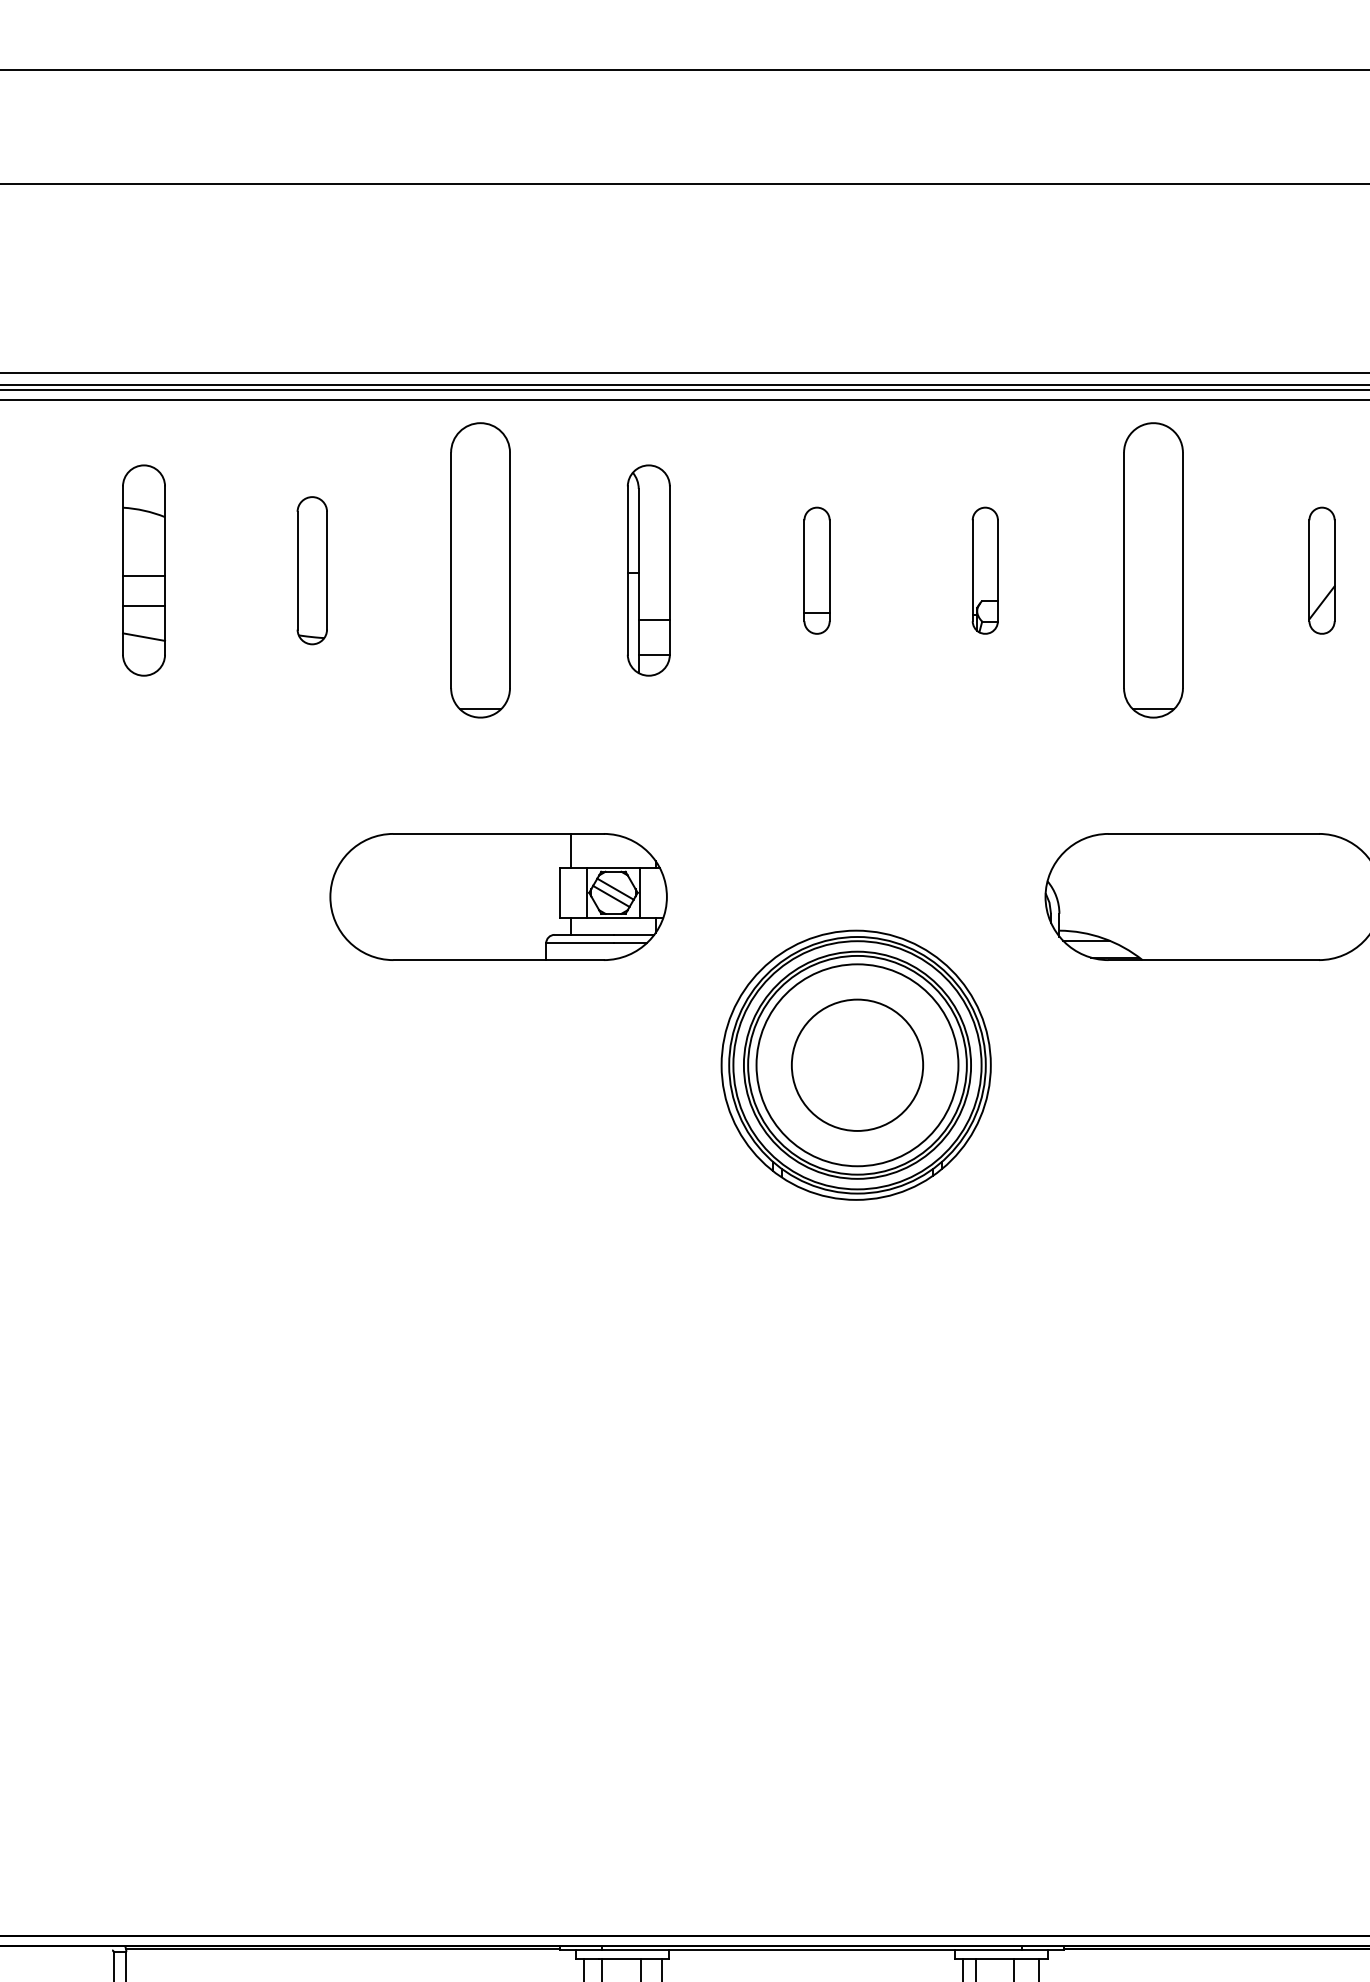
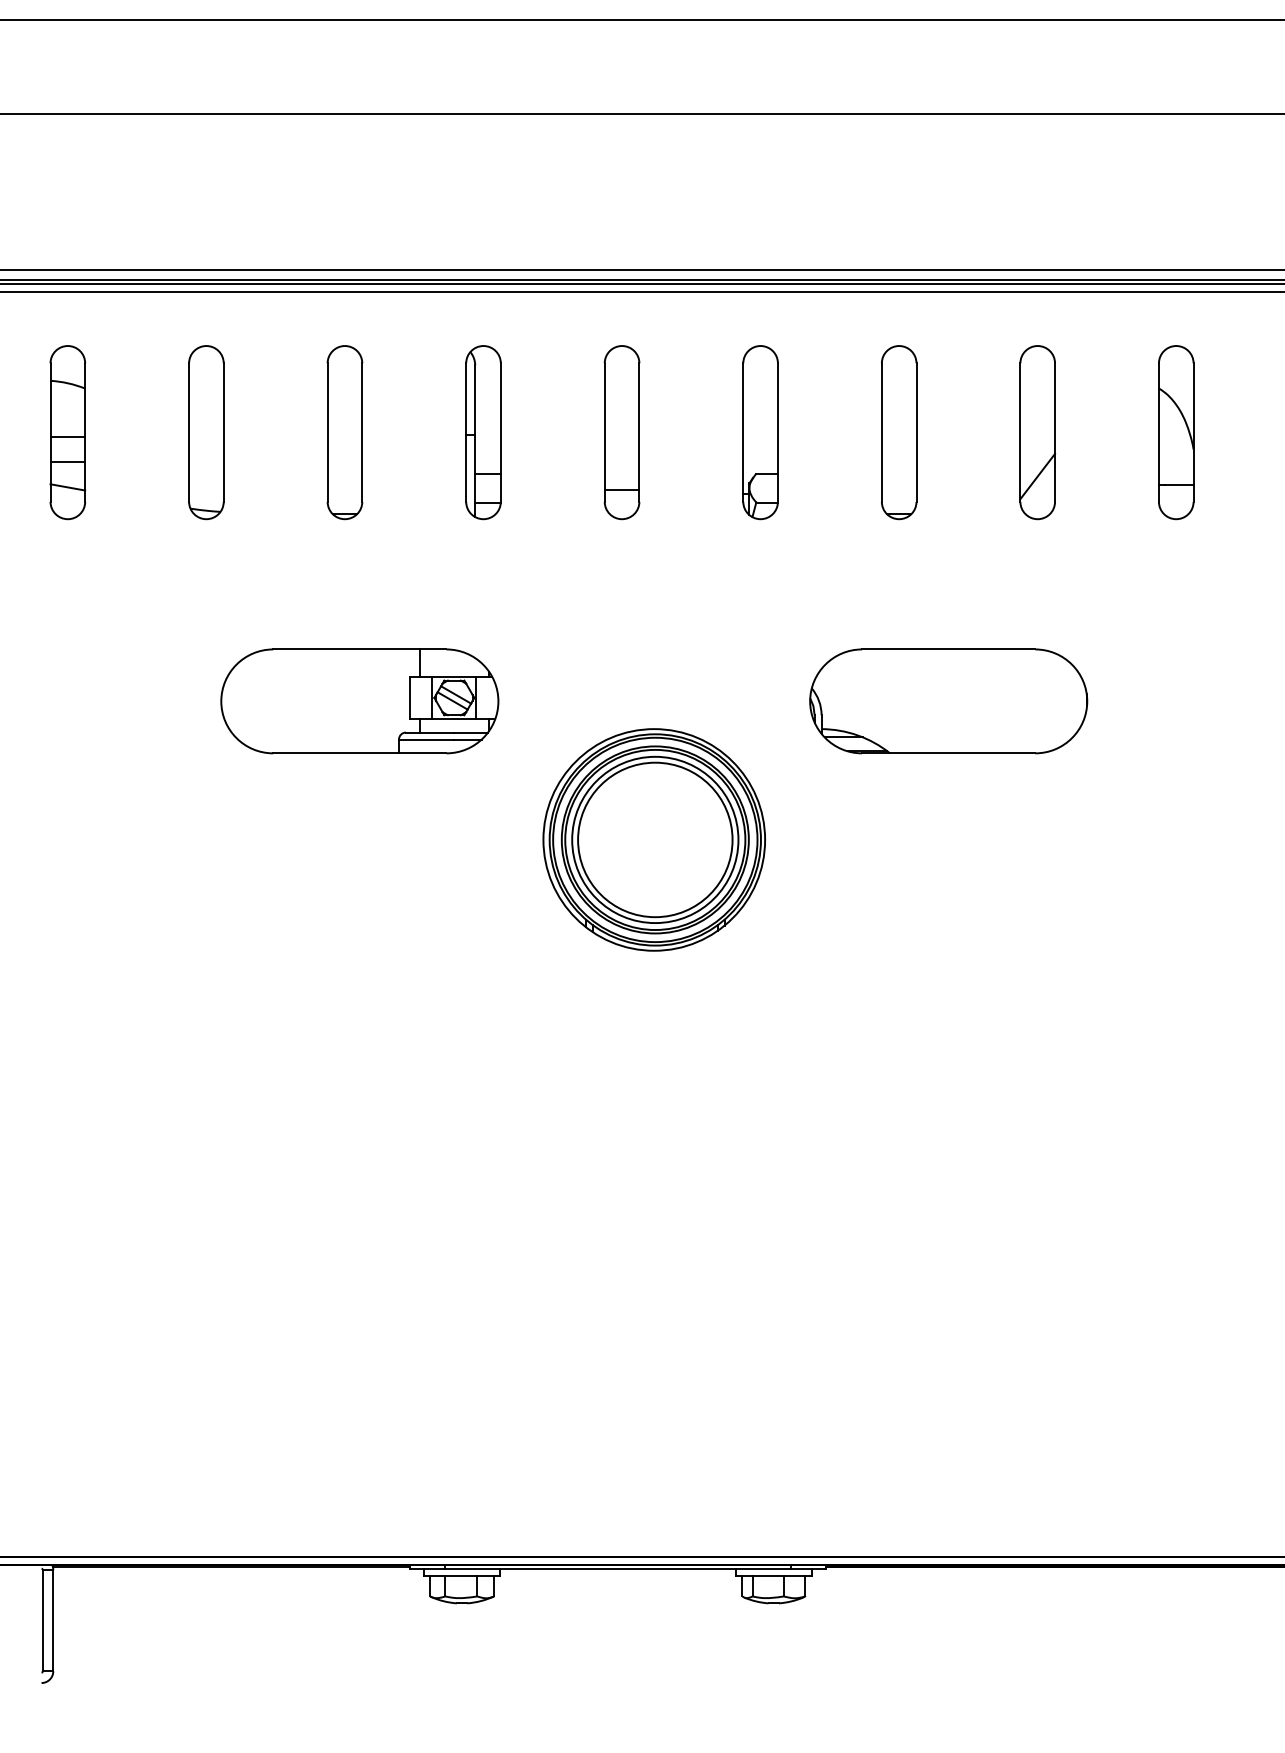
part: (312, 570) -> (206, 432), size x1.43
part: (480, 570) -> (344, 432), size x0.71
part: (816, 570) -> (621, 432), size x1.67
part: (985, 570) -> (760, 432), size x1.67
part: (1154, 570) -> (899, 432), size x0.71
part: (1321, 570) -> (1037, 432), size x1.67
circle: (857, 1064) -> (655, 839), size x1.43

